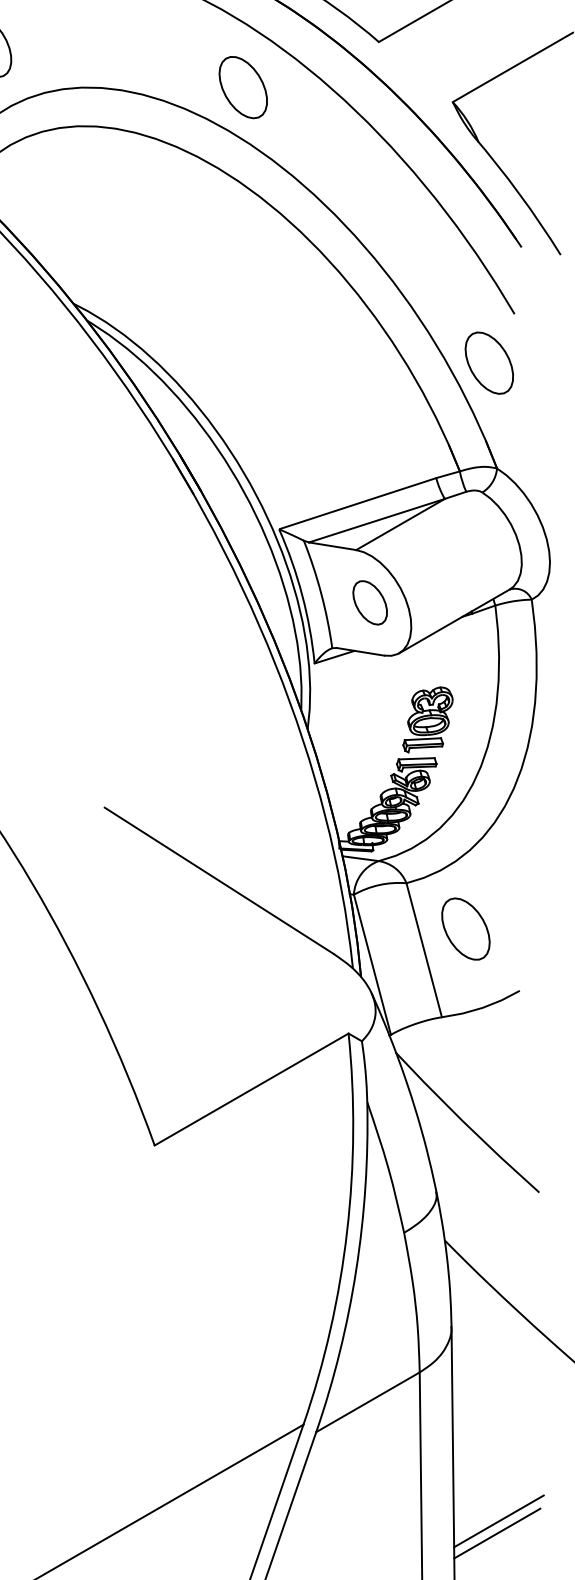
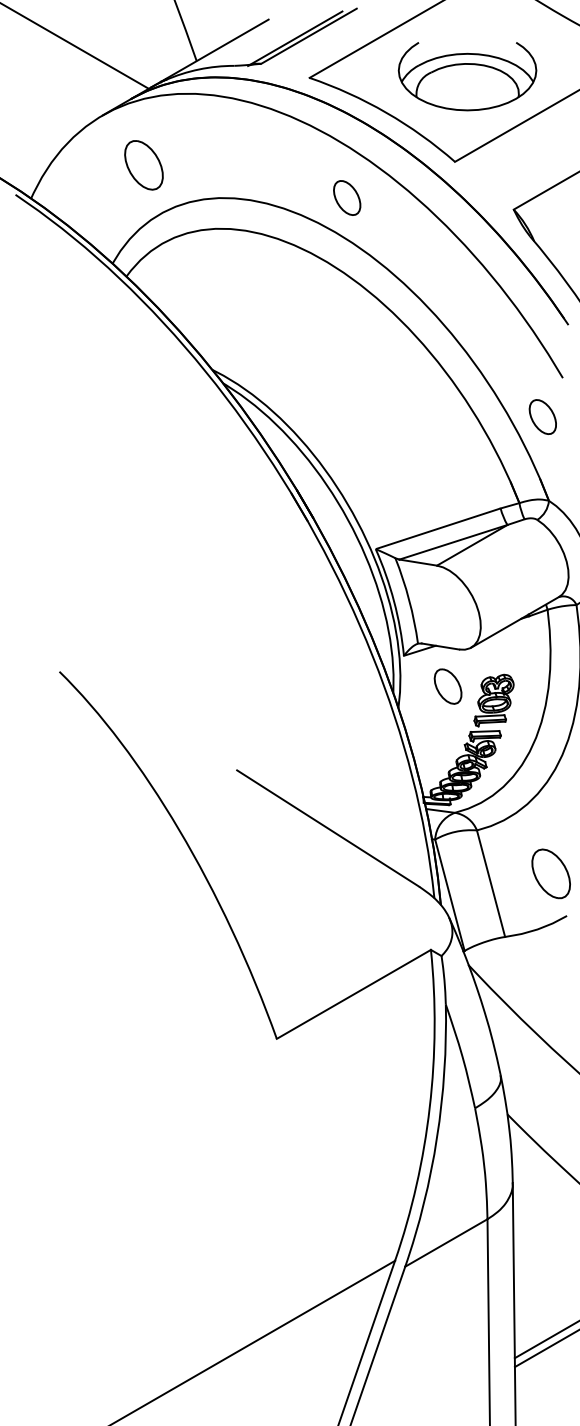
part: (242, 86) -> (346, 197), size x0.7
part: (488, 362) -> (542, 416), size x0.7
part: (369, 602) -> (447, 686), moved
part: (465, 928) -> (550, 873), moved

